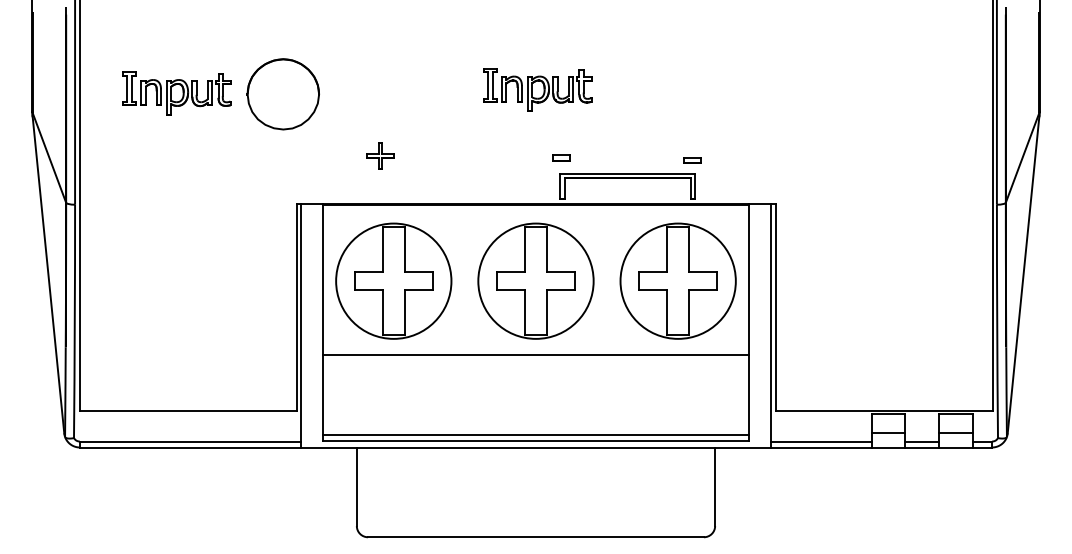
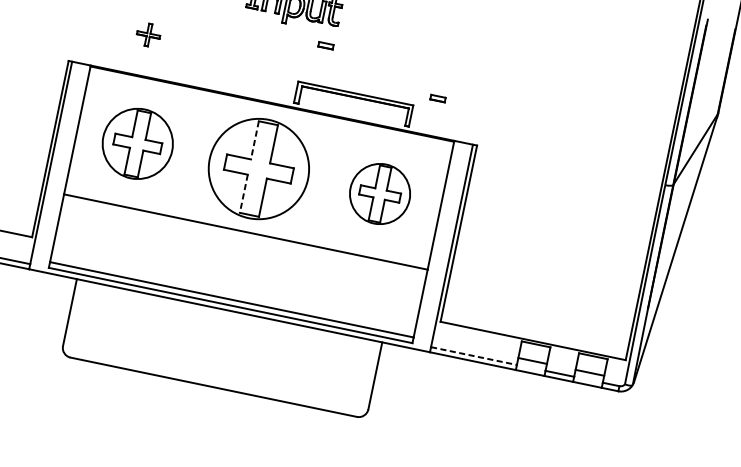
part: (561, 157) -> (325, 45), moved
part: (692, 160) -> (438, 98), moved
line: (524, 250) -> (254, 140), solid -> dashed
part: (393, 280) -> (137, 143), size x0.7
part: (677, 280) -> (379, 193), size x0.6
line: (524, 313) -> (243, 194), solid -> dashed
line: (822, 441) -> (474, 356), solid -> dashed

